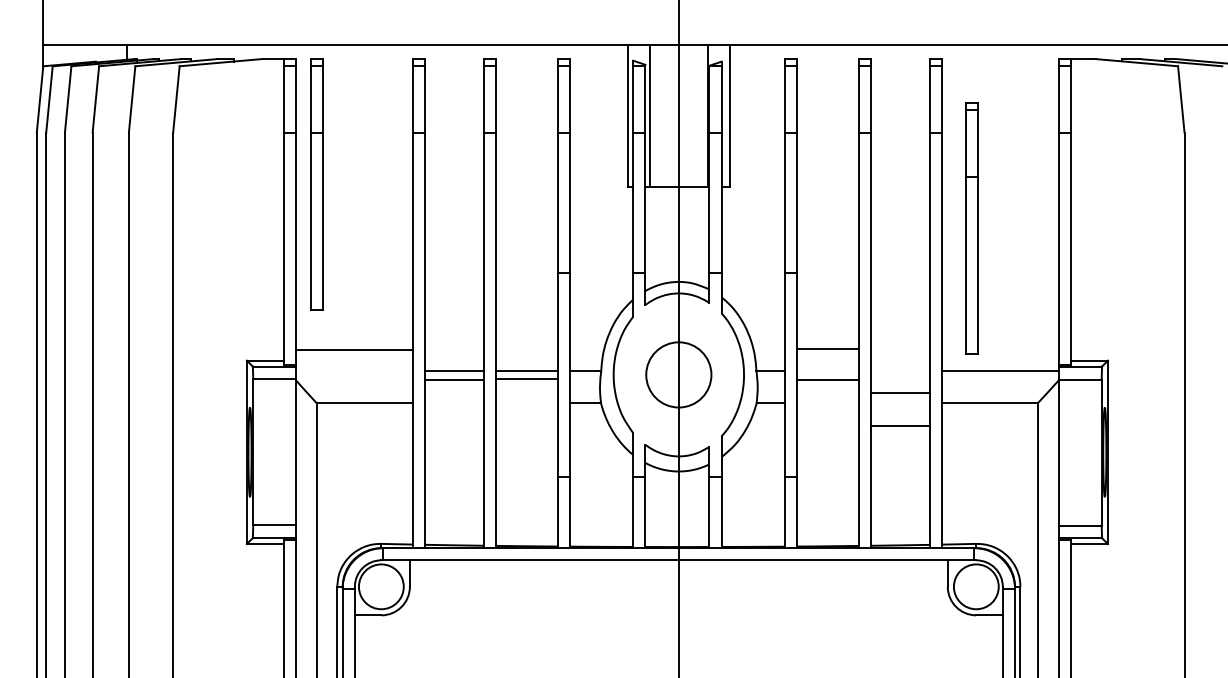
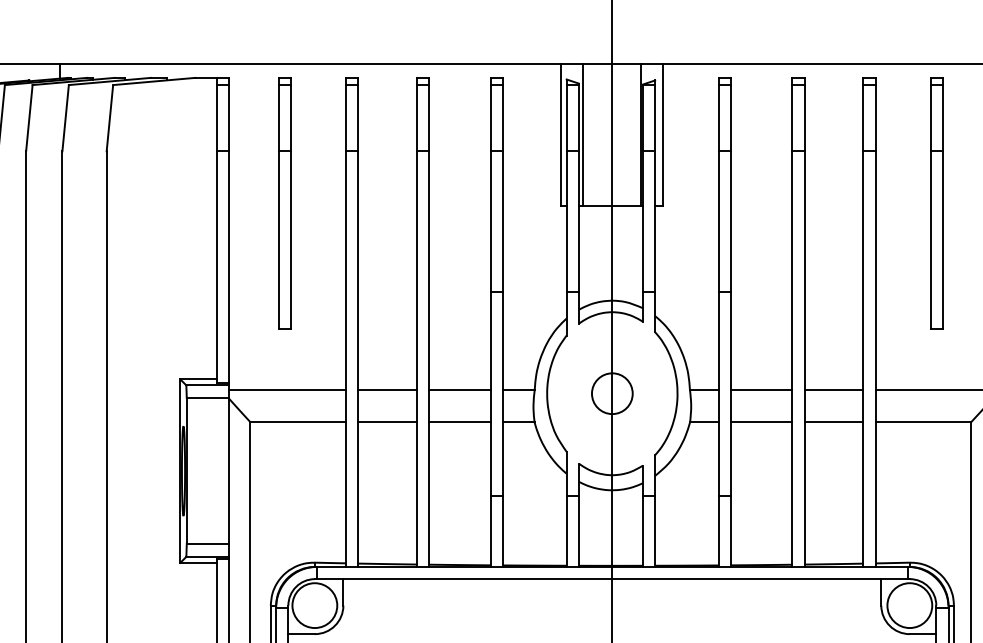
part: (316, 184) -> (285, 203), moved
part: (971, 228) -> (936, 203), moved
line: (827, 348) -> (761, 389), moved
line: (353, 349) -> (287, 389), moved
circle: (678, 374) -> (612, 393), size x0.62
line: (526, 379) -> (460, 422), moved
line: (453, 380) -> (387, 422), moved
line: (827, 380) -> (761, 422), moved
line: (900, 392) -> (834, 389), moved
line: (900, 426) -> (834, 422), moved

